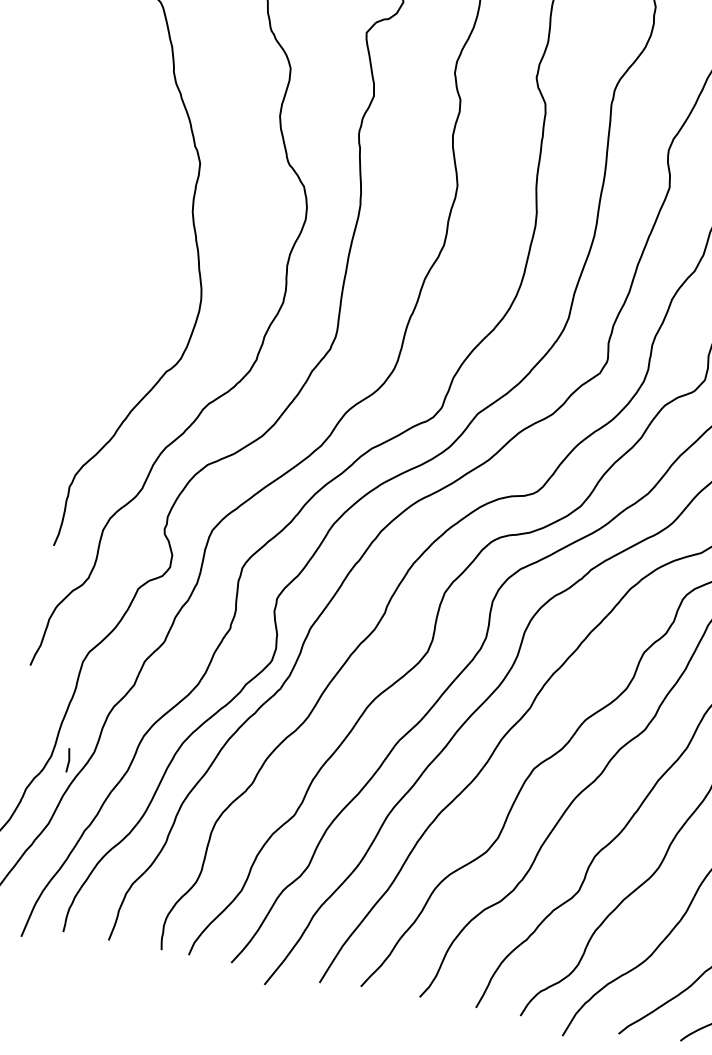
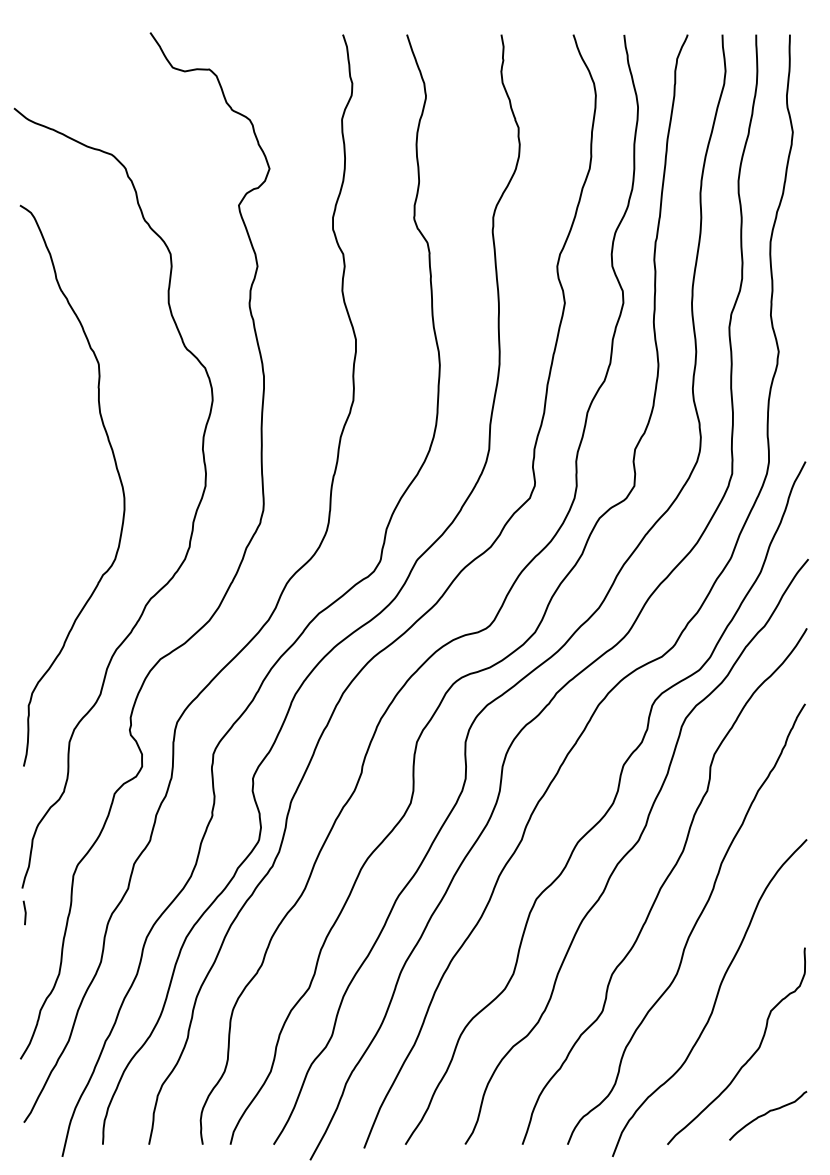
line: (68, 759) -> (24, 912), moved

